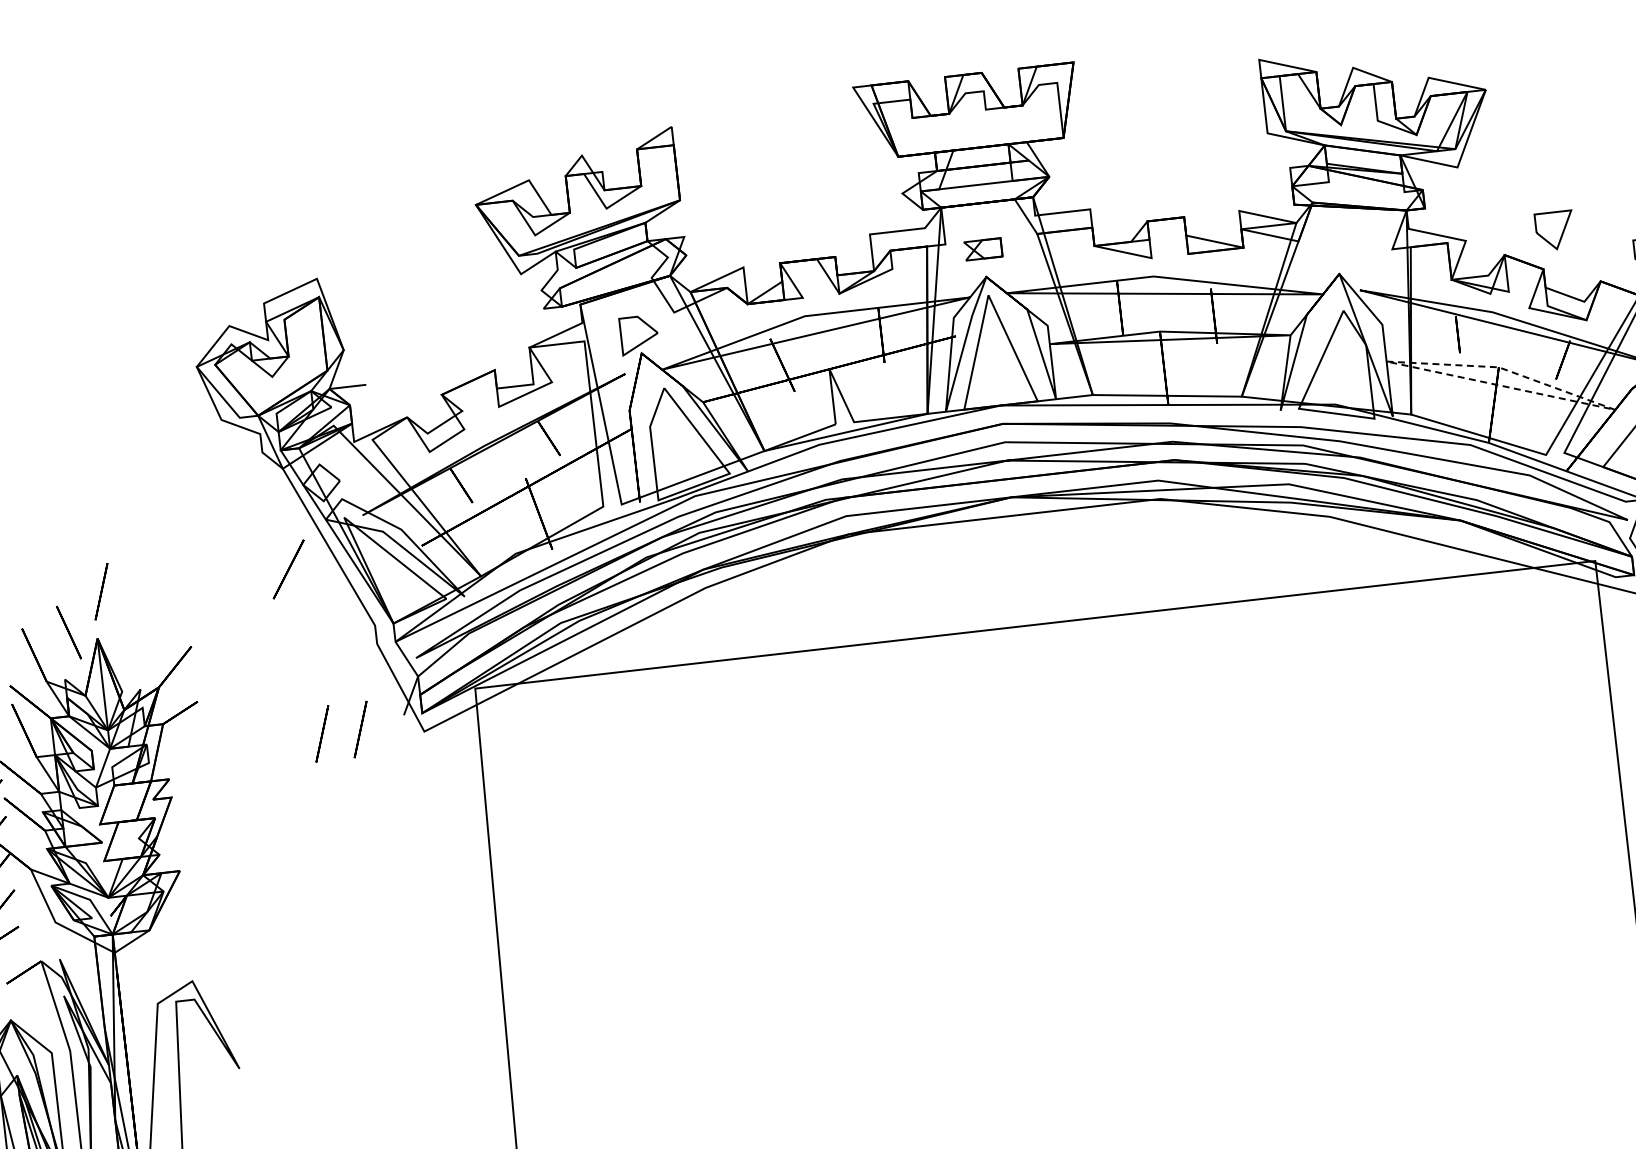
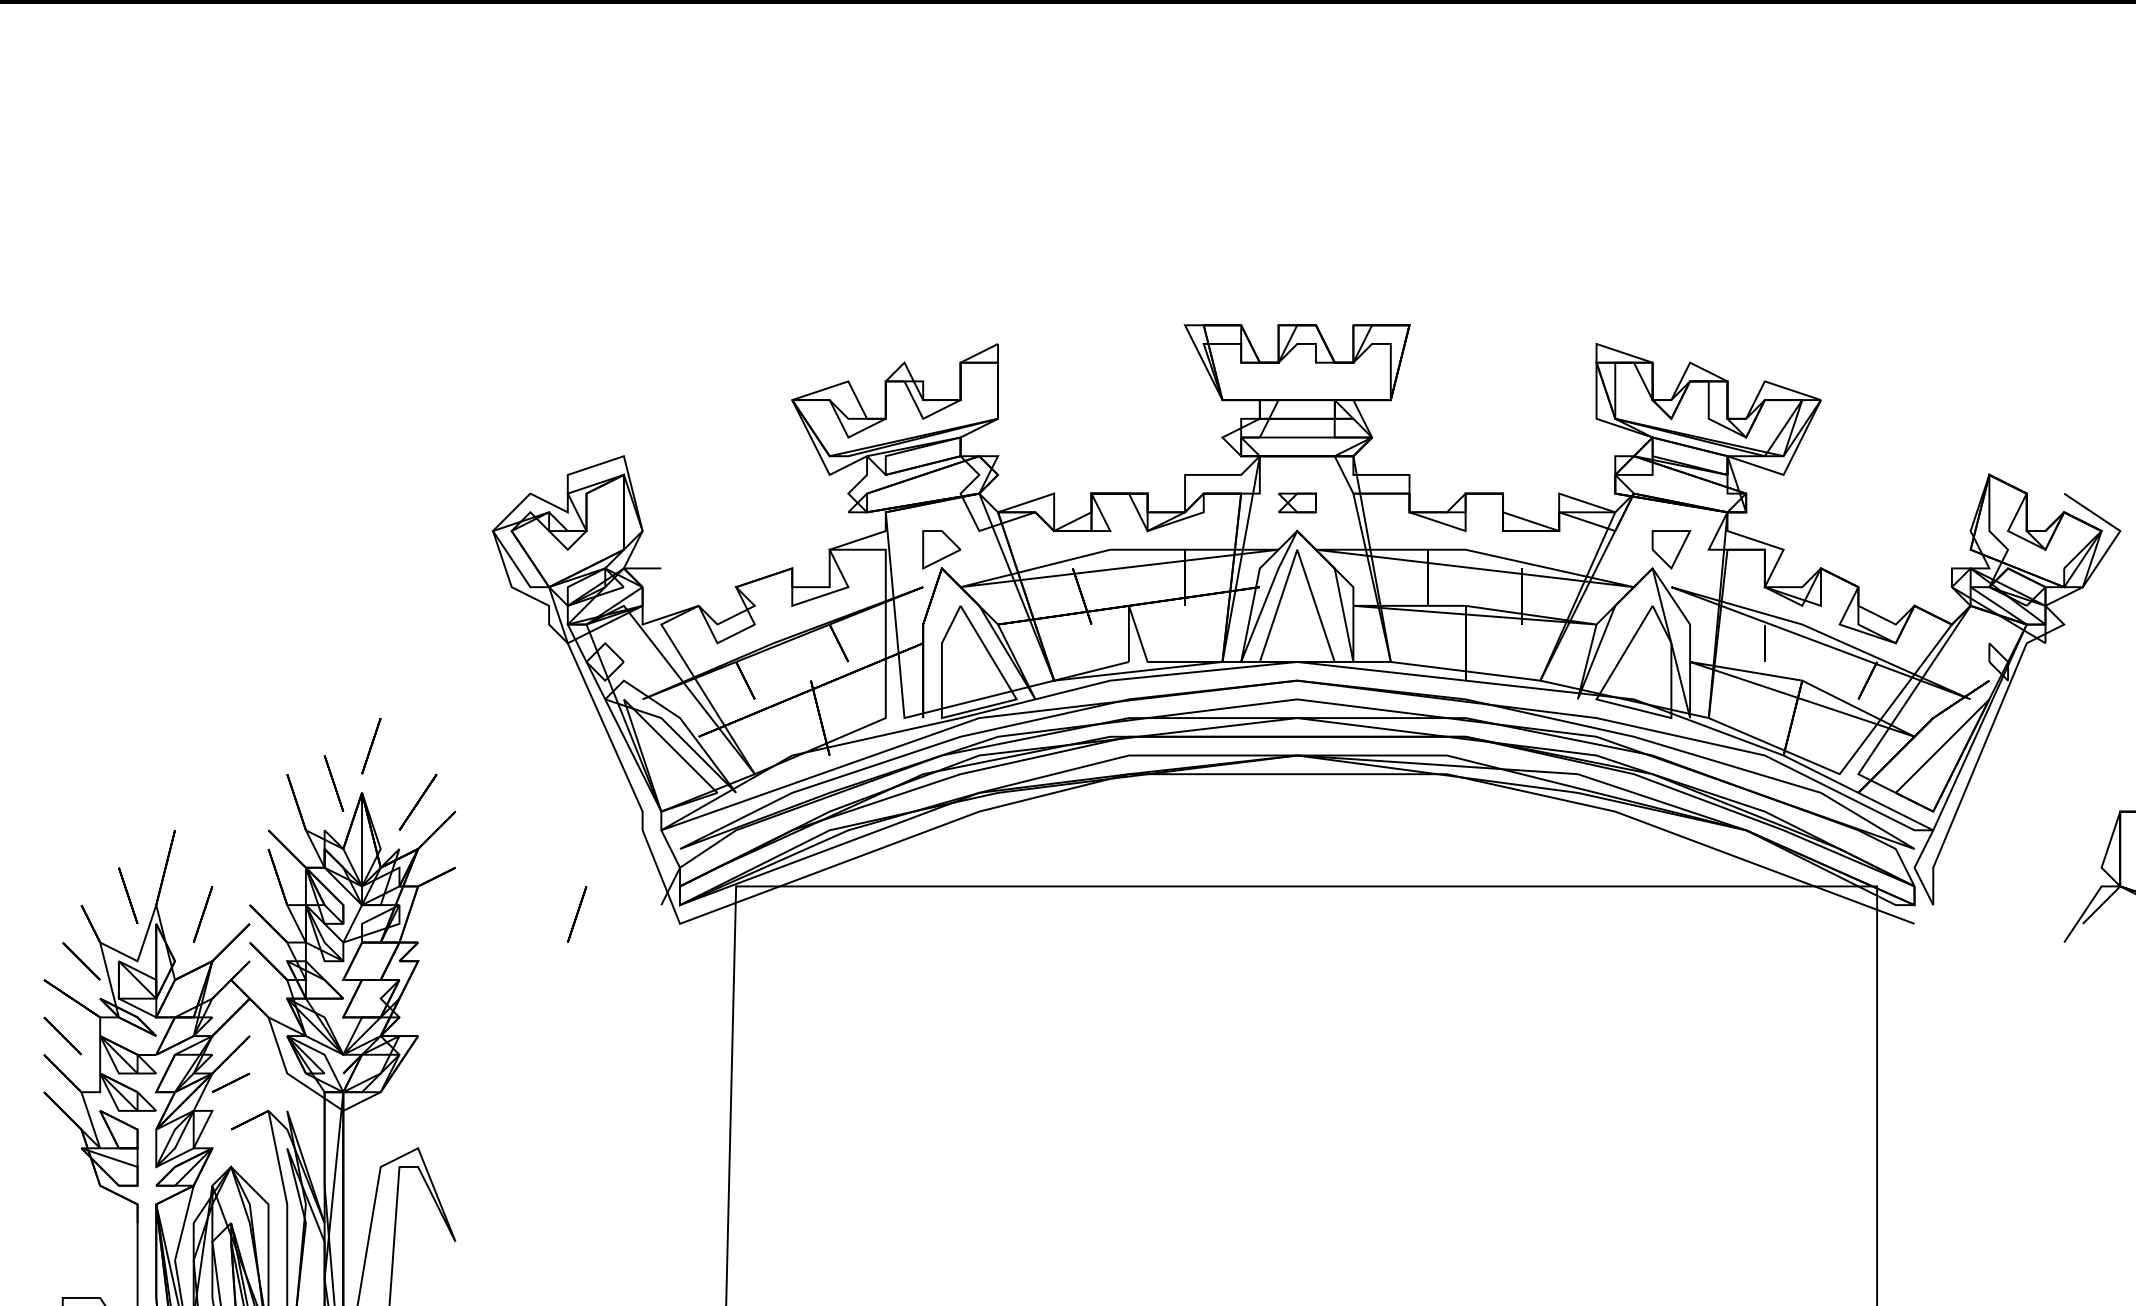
part: (1555, 230) -> (1671, 549), moved
line: (1614, 409) -> (1913, 736), dashed -> solid
line: (287, 568) -> (417, 801), moved
line: (360, 729) -> (616, 914), removed

